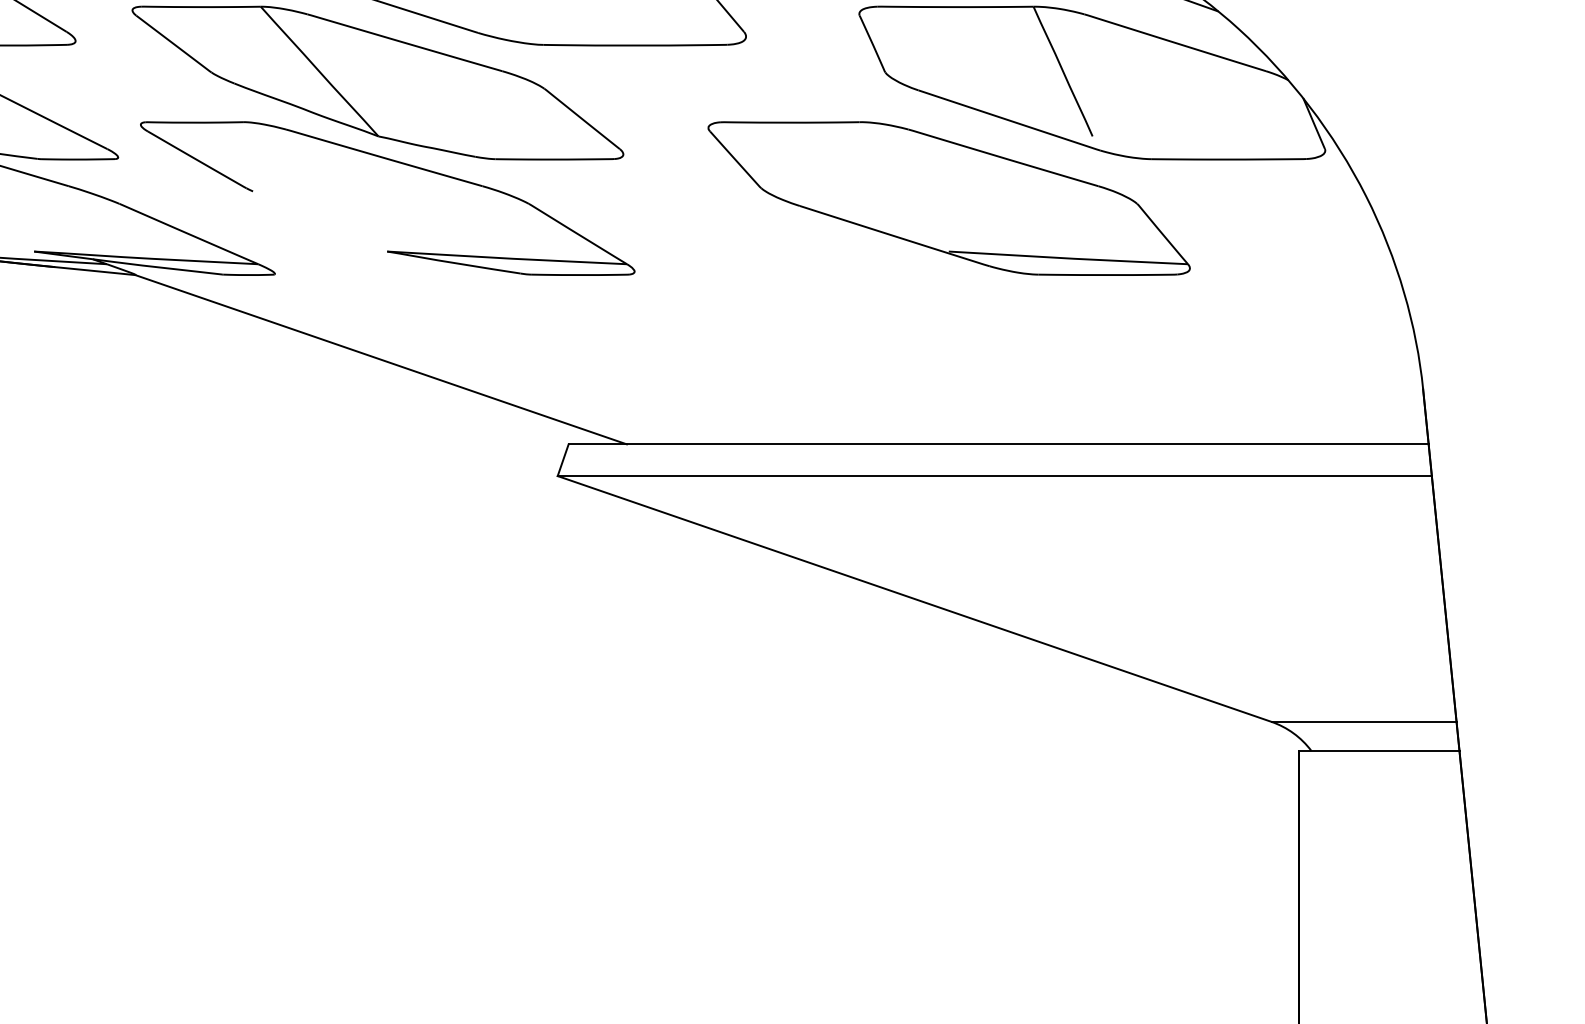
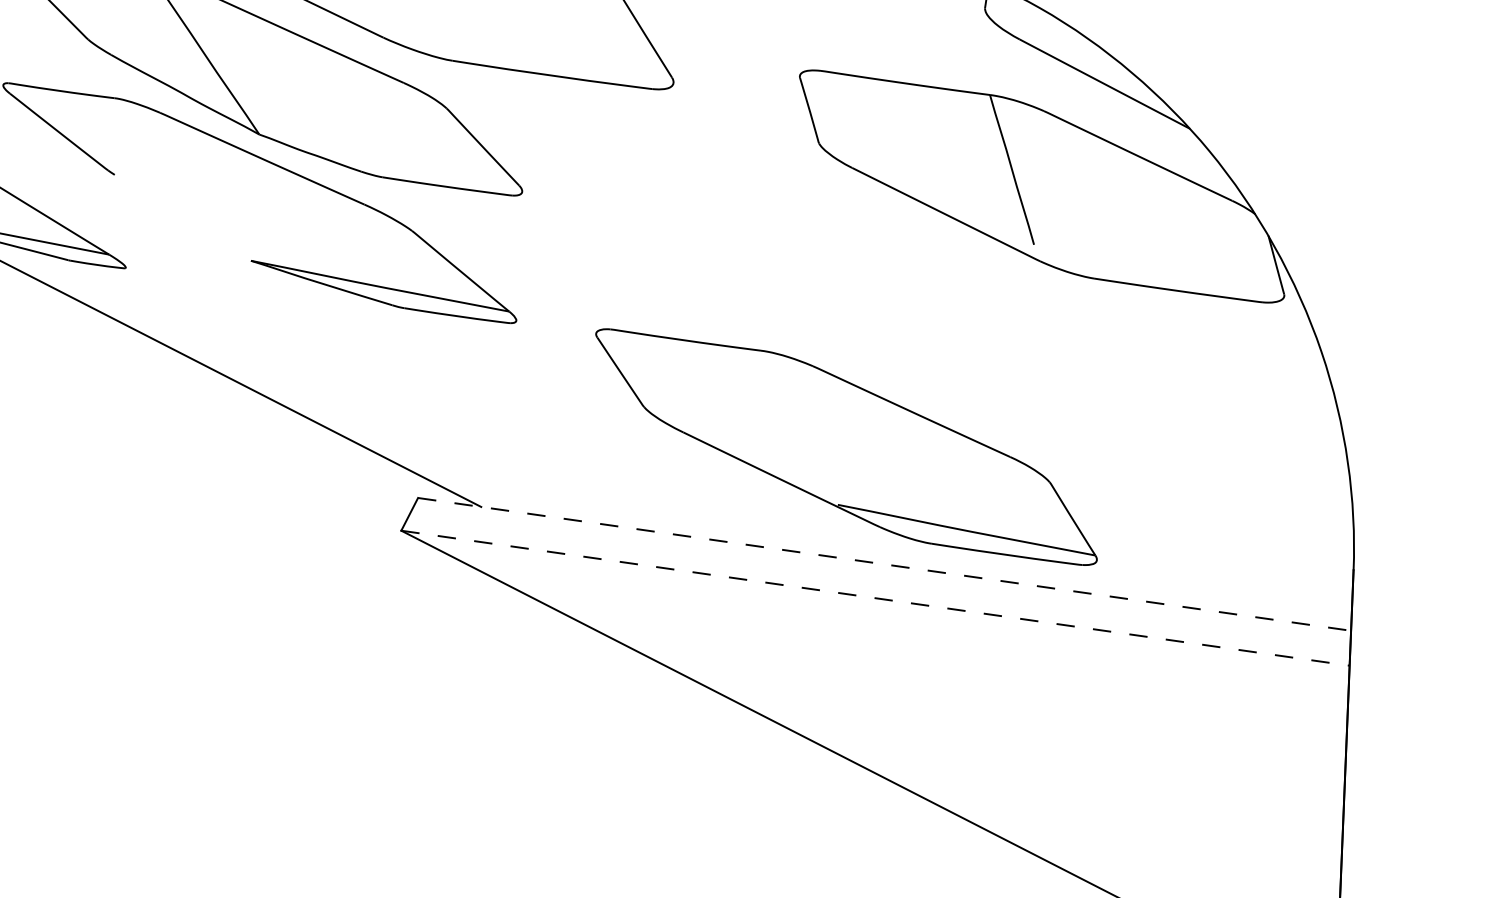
part: (948, 198) -> (845, 447), moved
line: (999, 444) -> (885, 564), solid -> dashed
line: (995, 476) -> (876, 598), solid -> dashed

